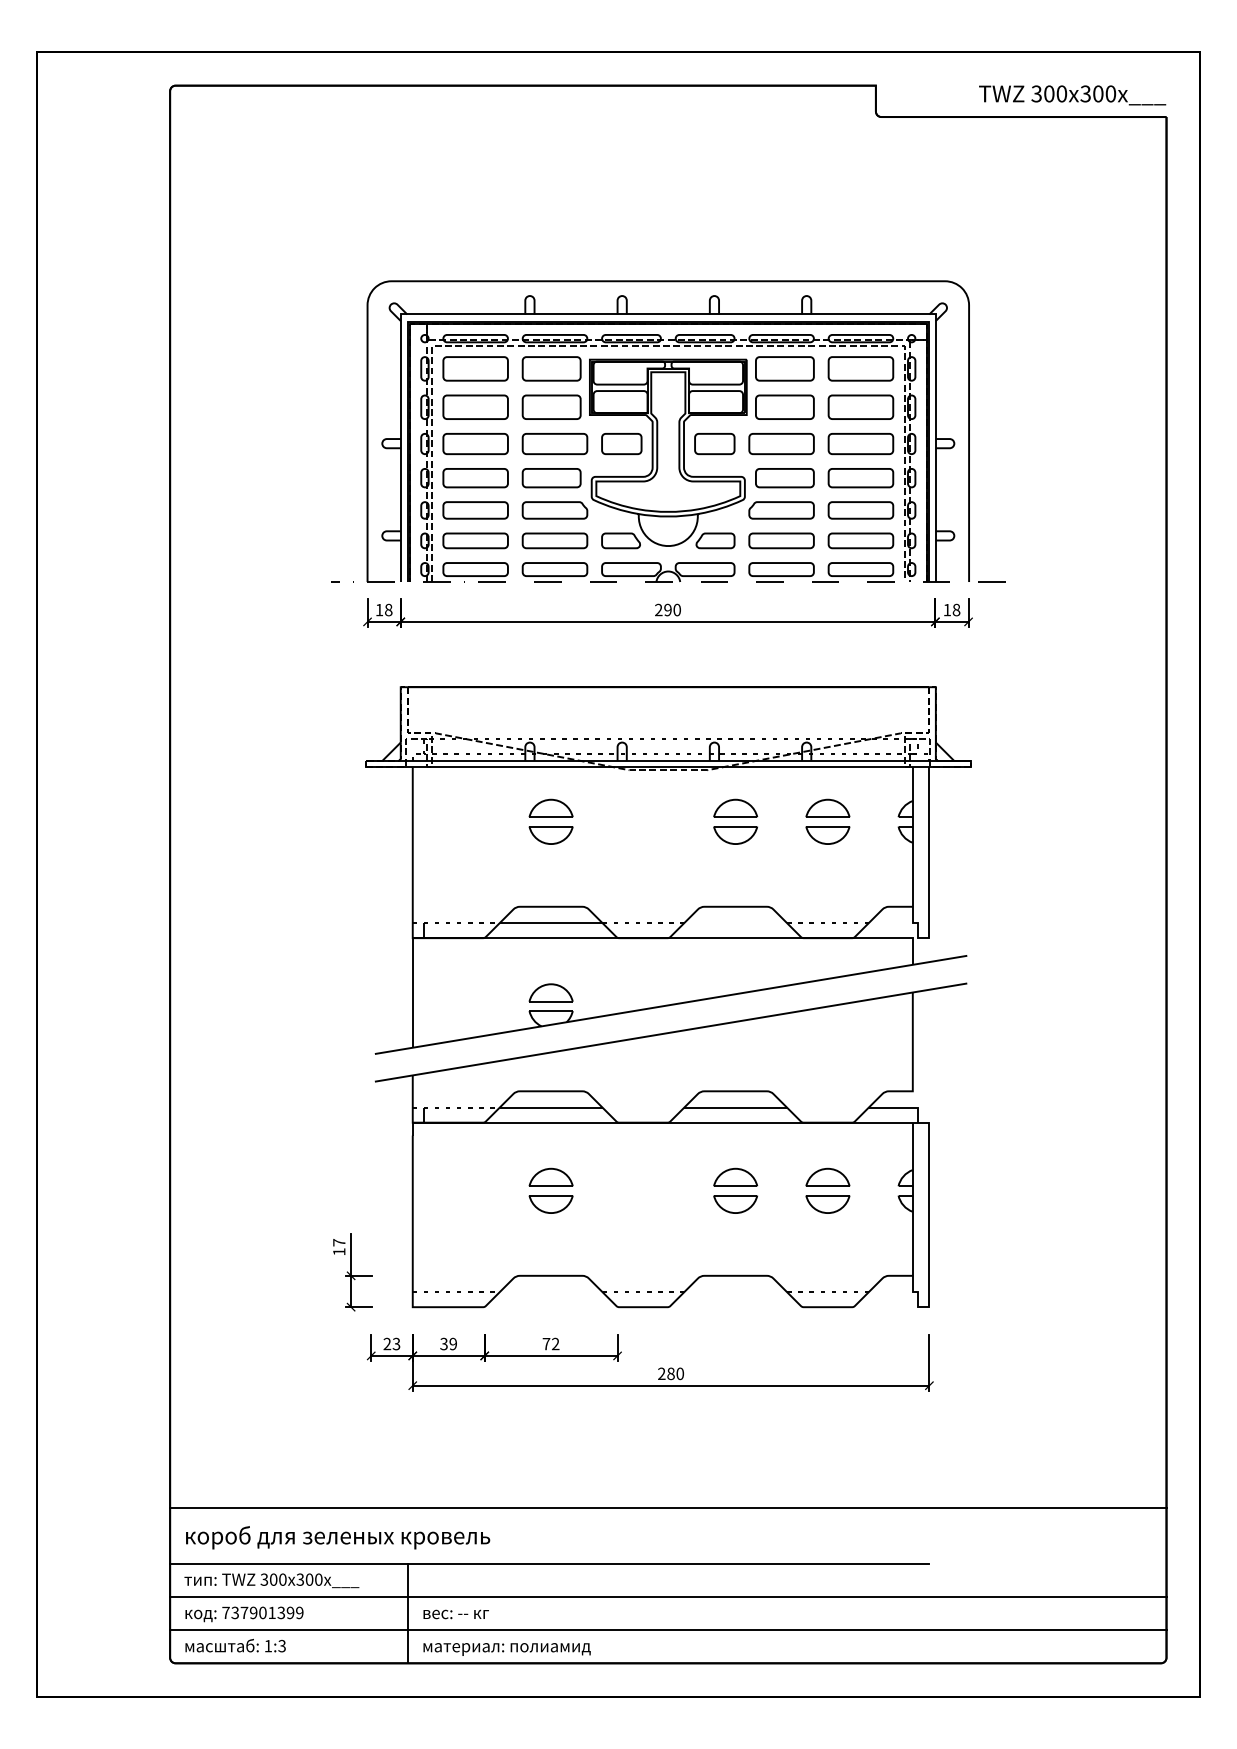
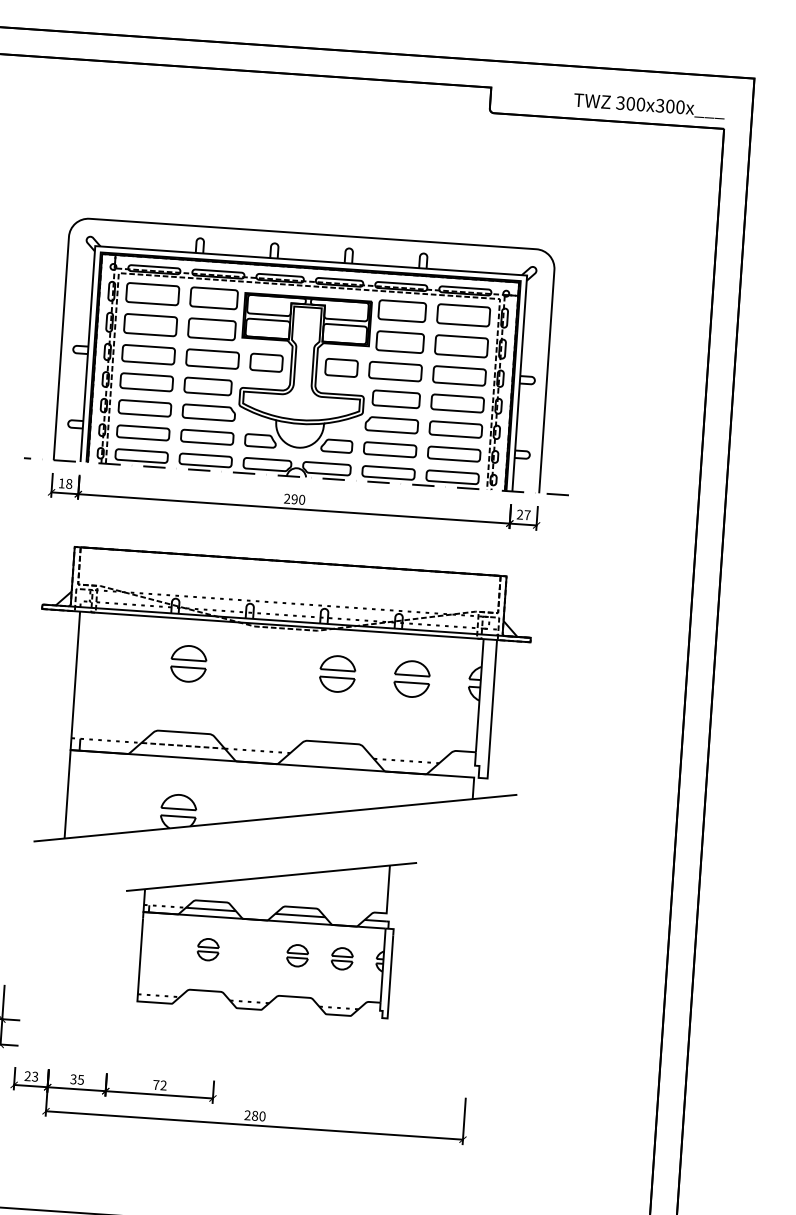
text: (951, 609) -> (523, 514), 18 -> 27
line: (551, 923) -> (183, 745), solid -> dashed
part: (671, 1145) -> (268, 931), size x0.6
text: (452, 1343) -> (80, 1079), 39 -> 35

